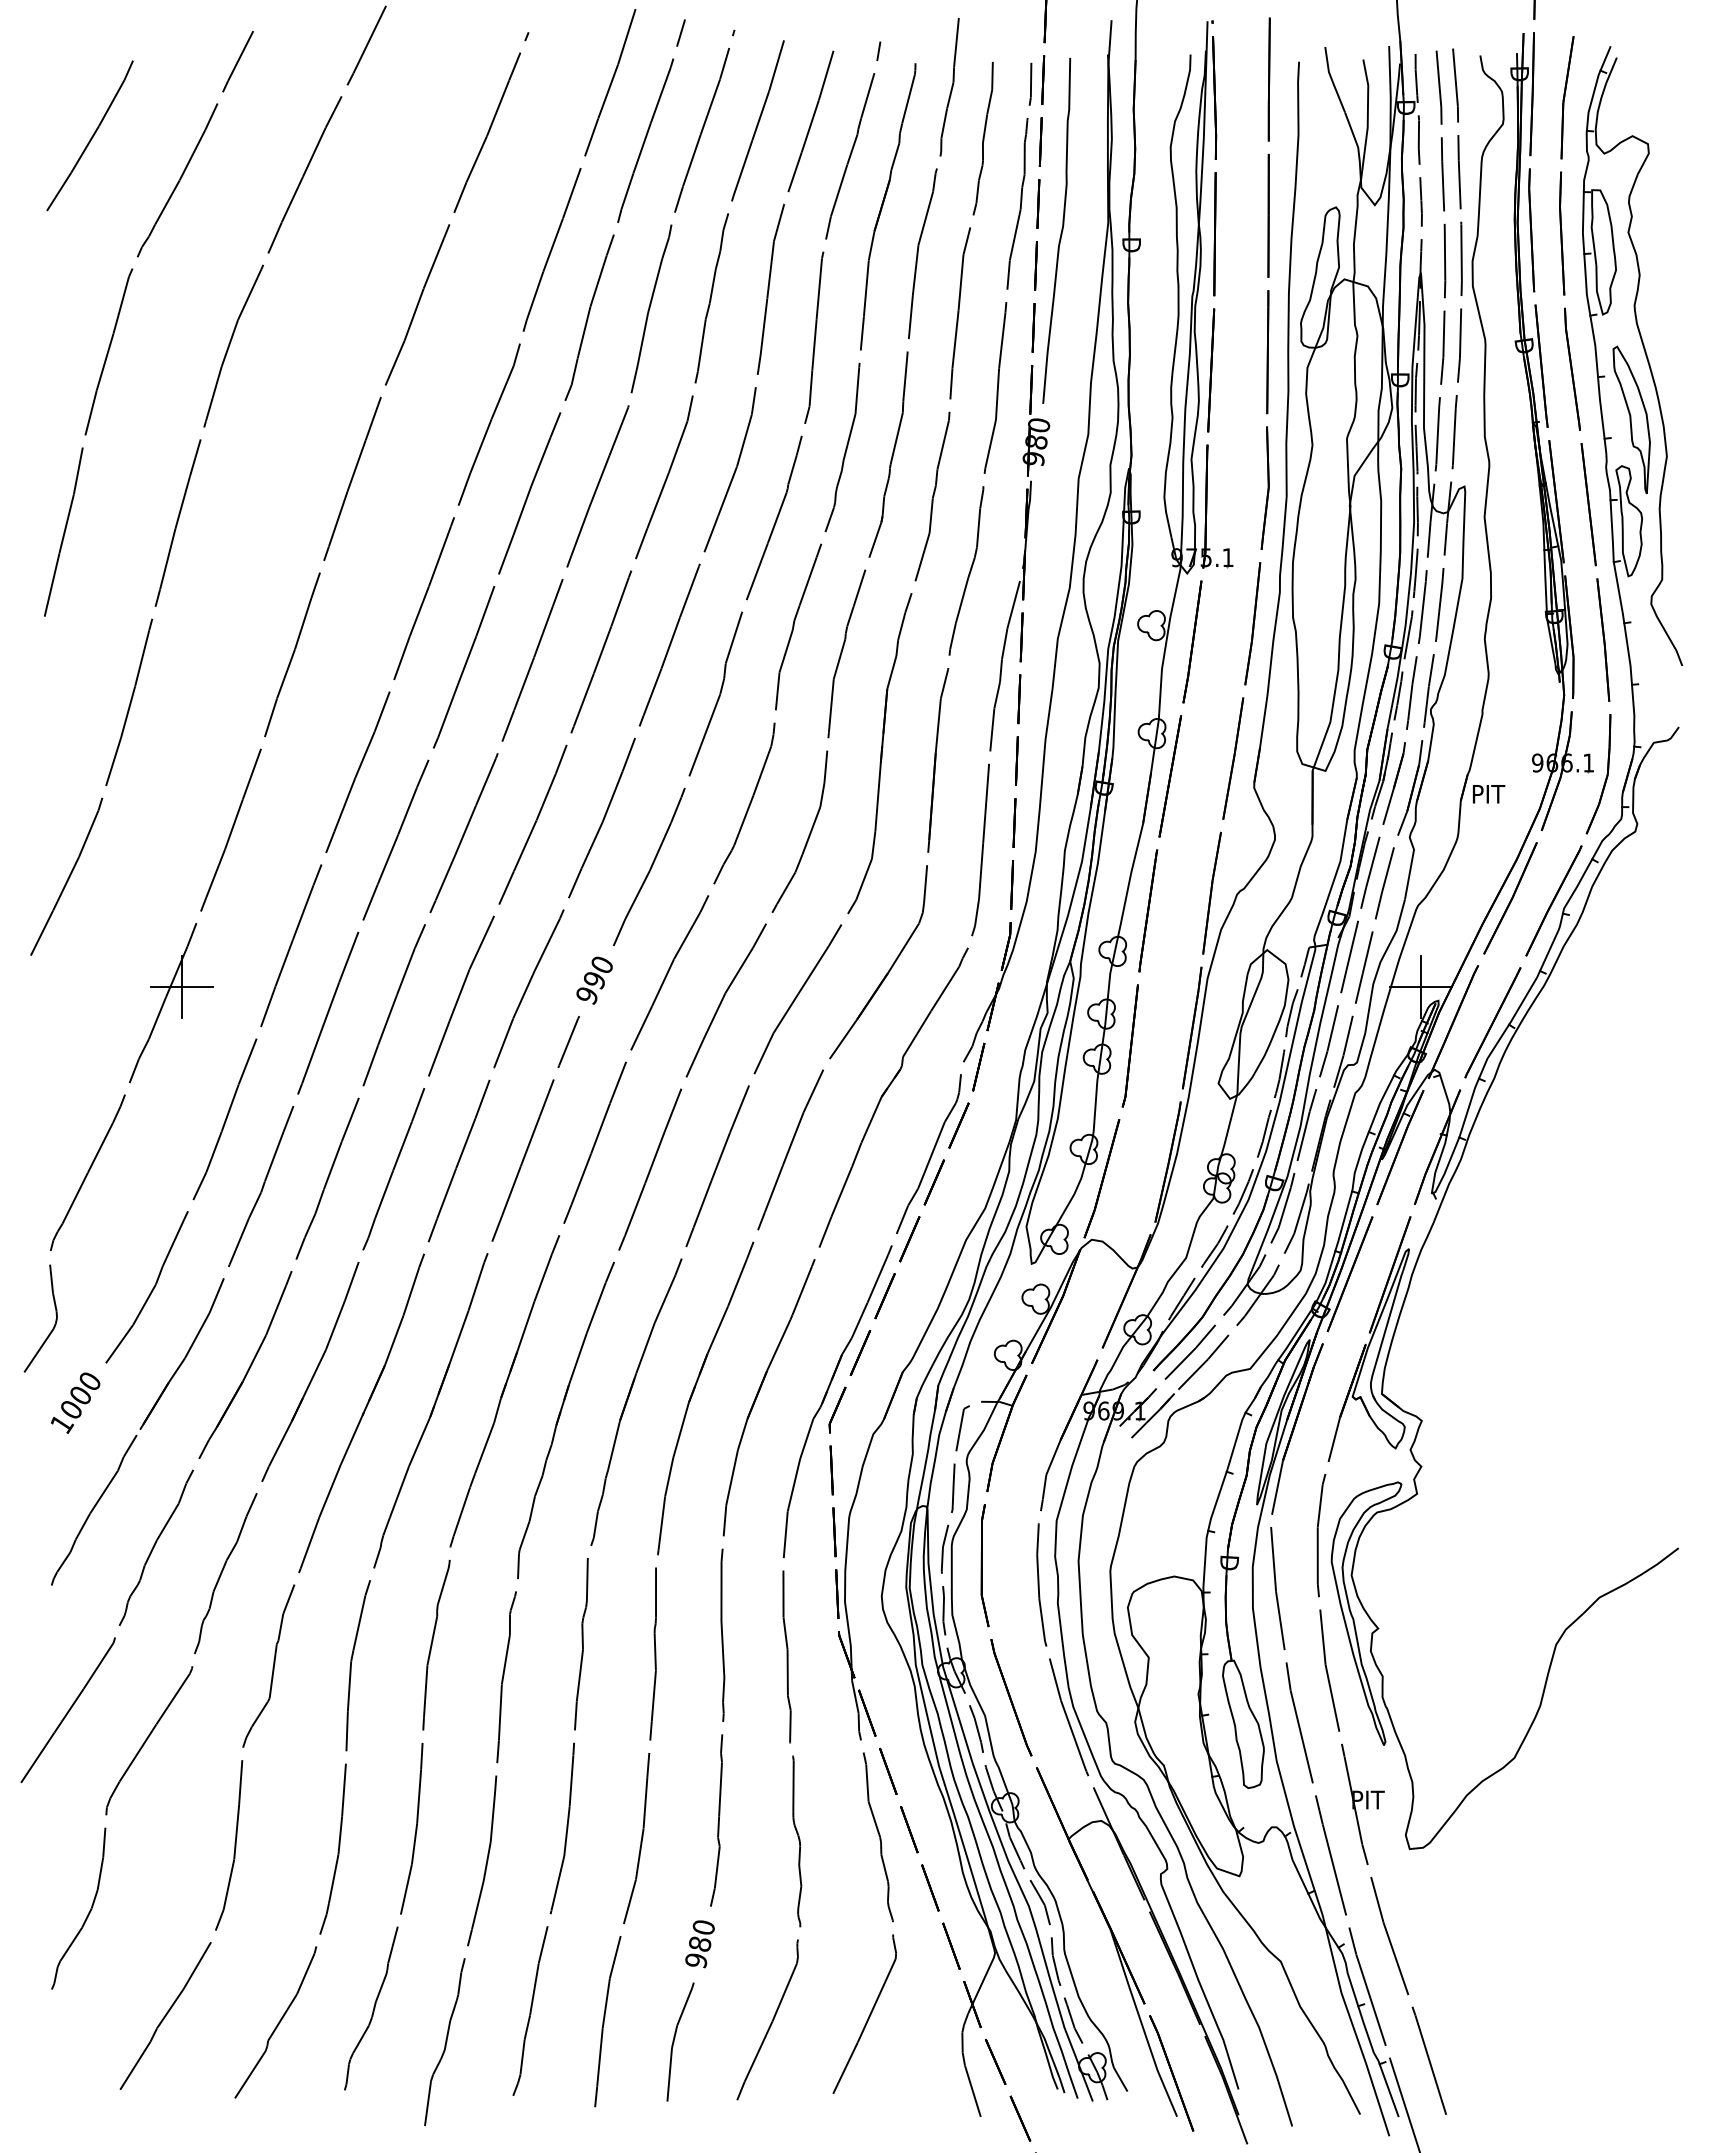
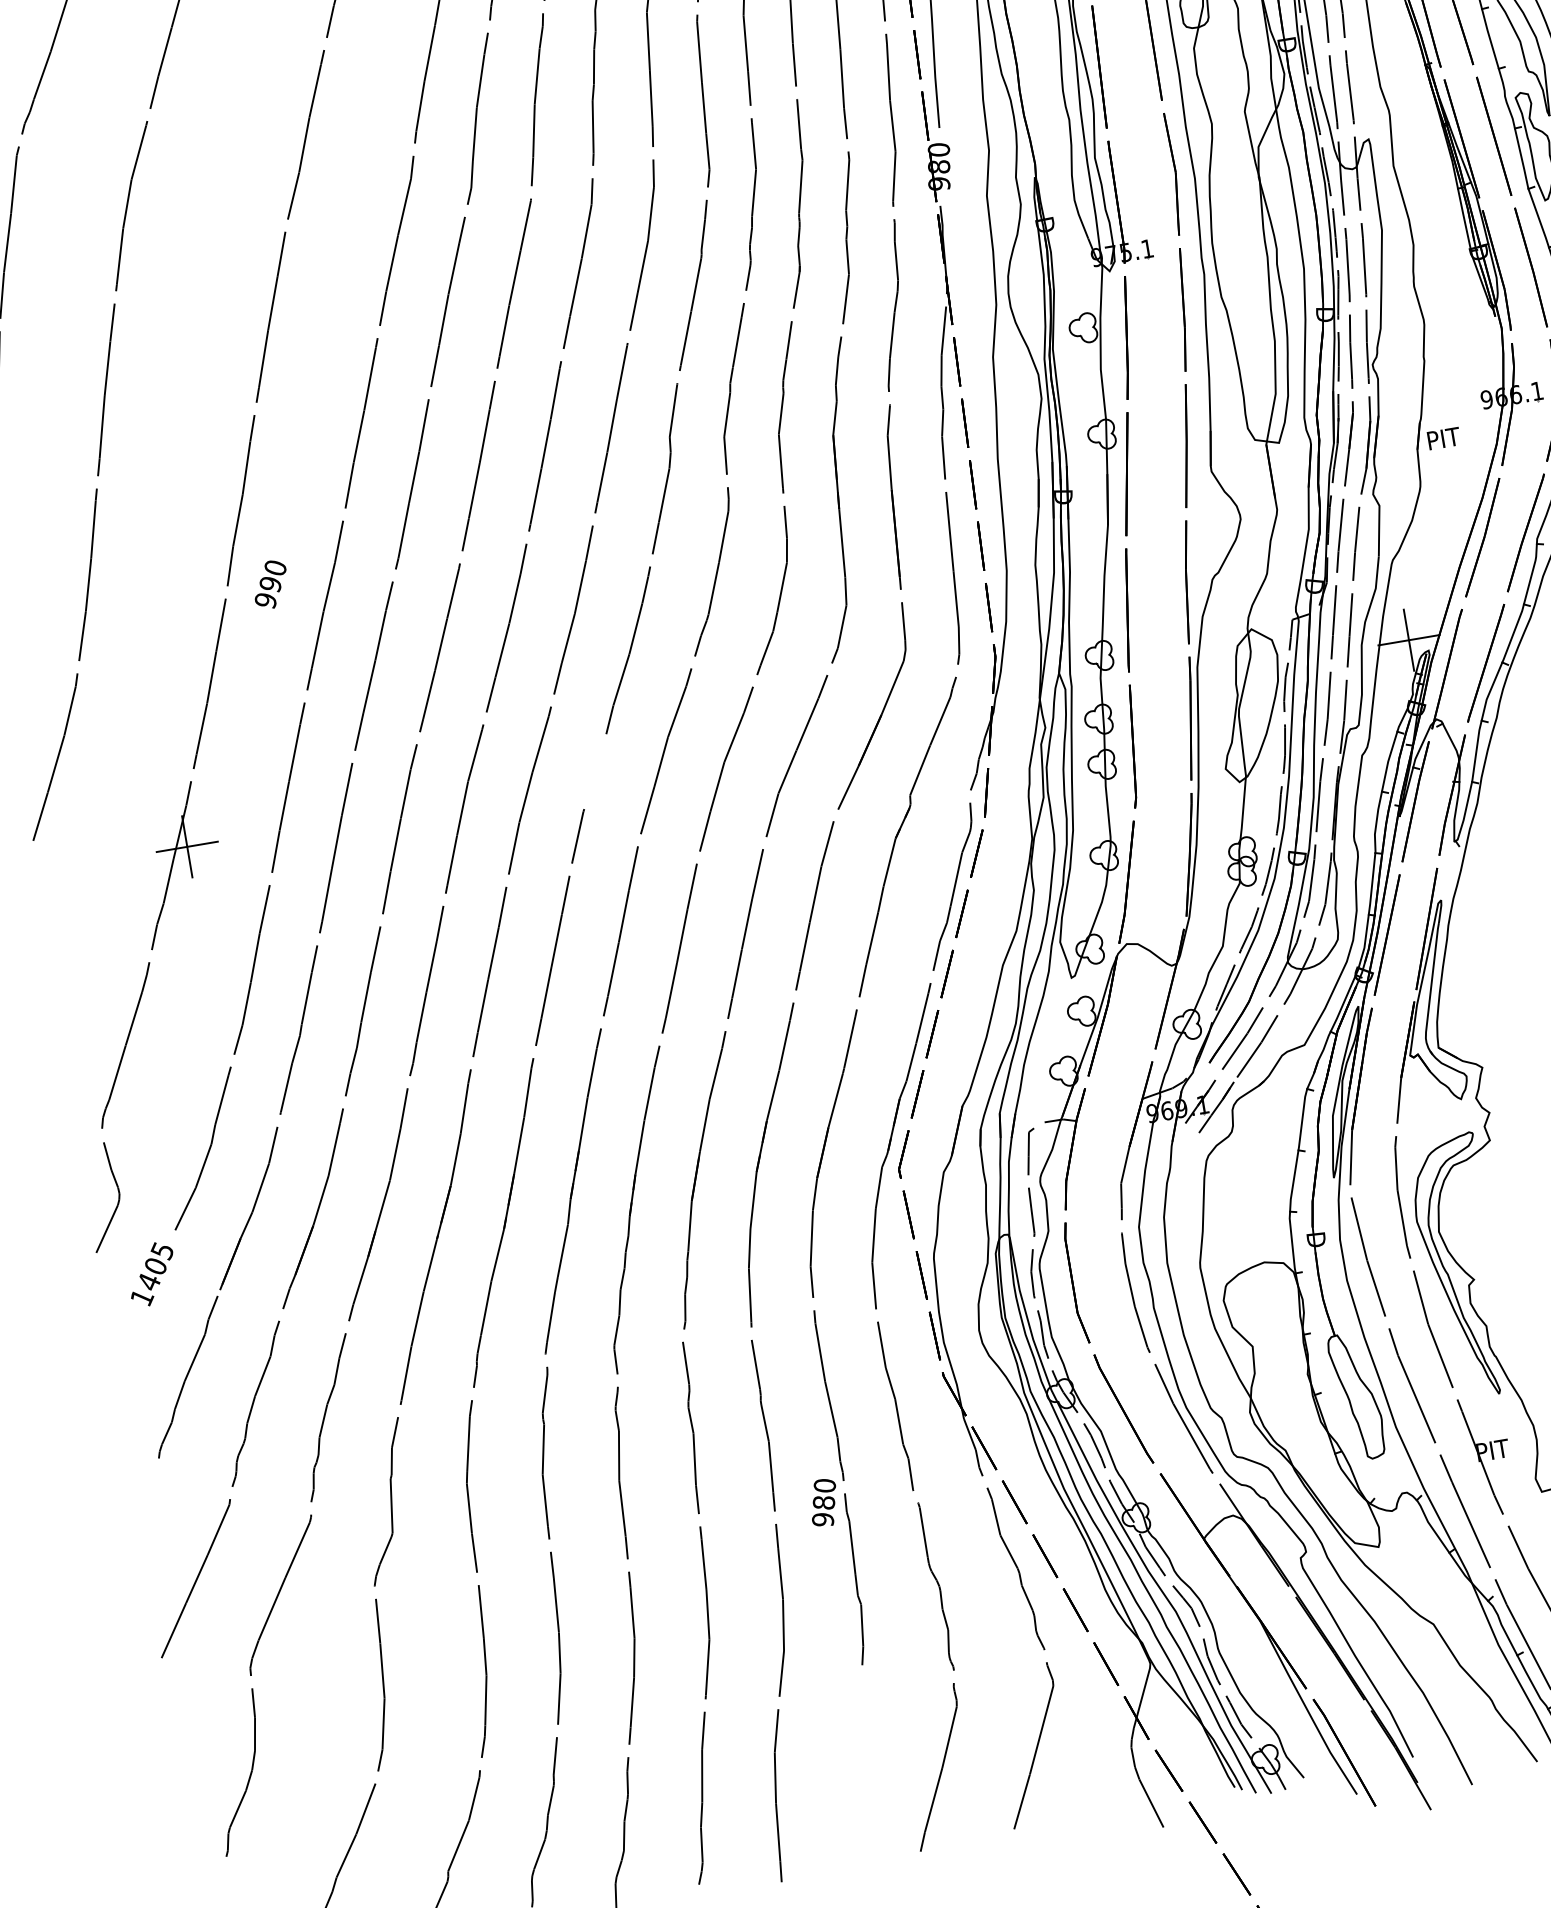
text: (594, 980) -> (270, 584), moved
text: (80, 1394) -> (155, 1265), 1000 -> 1405
text: (699, 1944) -> (823, 1503), moved
line: (675, 2038) -> (849, 1801), removed

